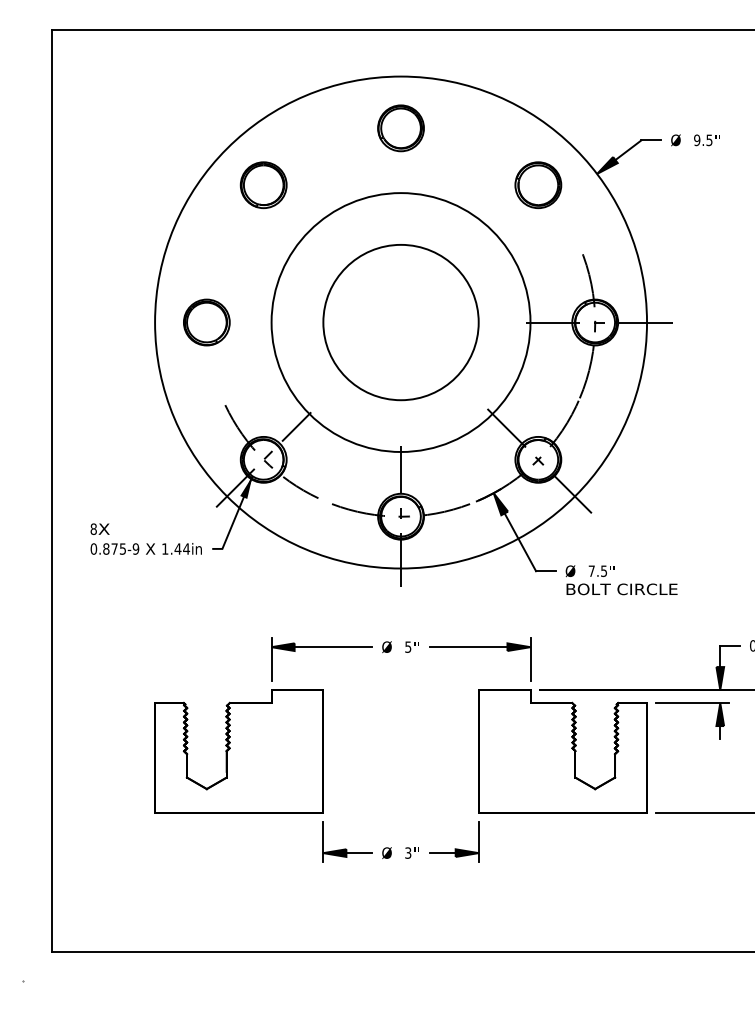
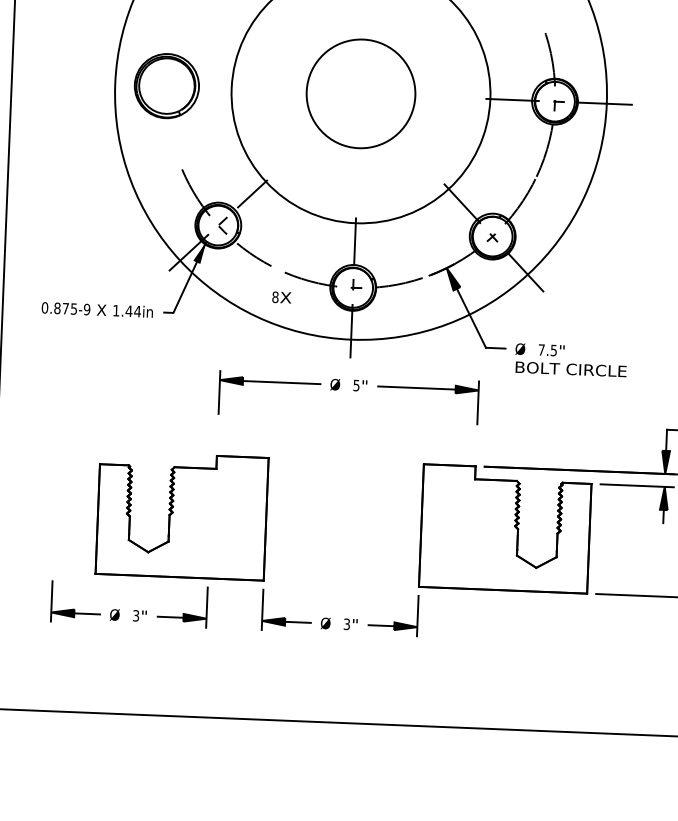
part: (206, 322) -> (166, 86), size x1.4
circle: (400, 322) -> (360, 93), size x0.7
text: (99, 528) -> (281, 296), moved
part: (405, 652) -> (353, 390), moved
part: (194, 847) -> (133, 610), added

